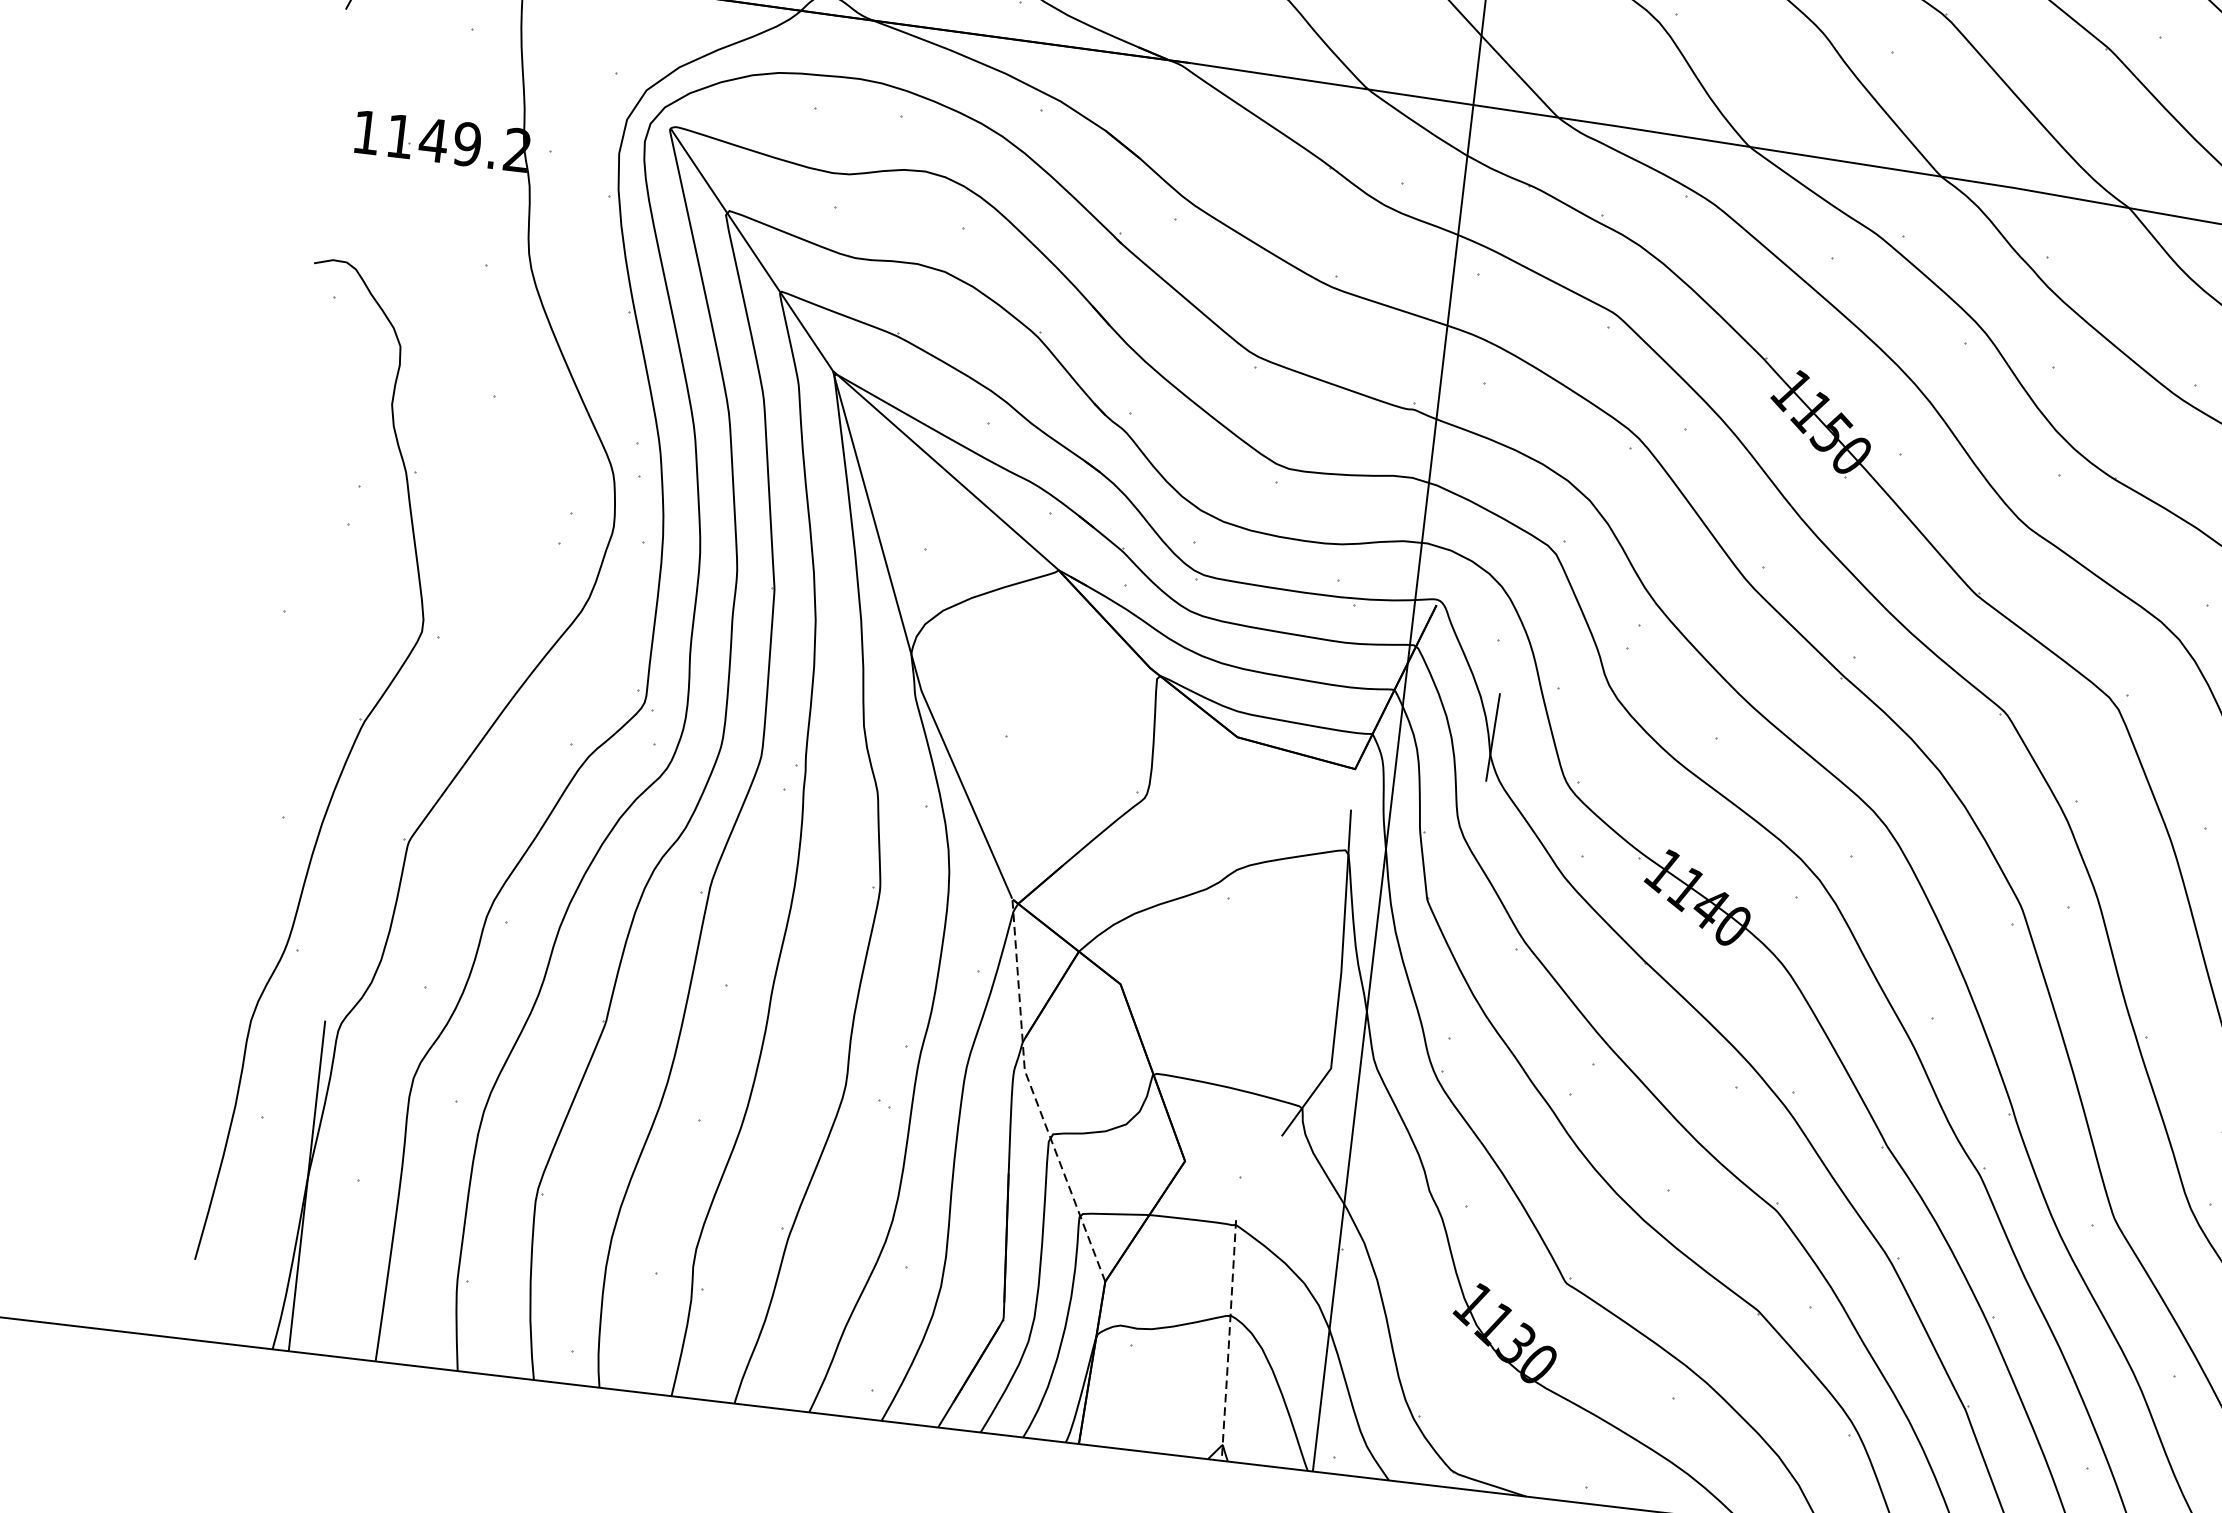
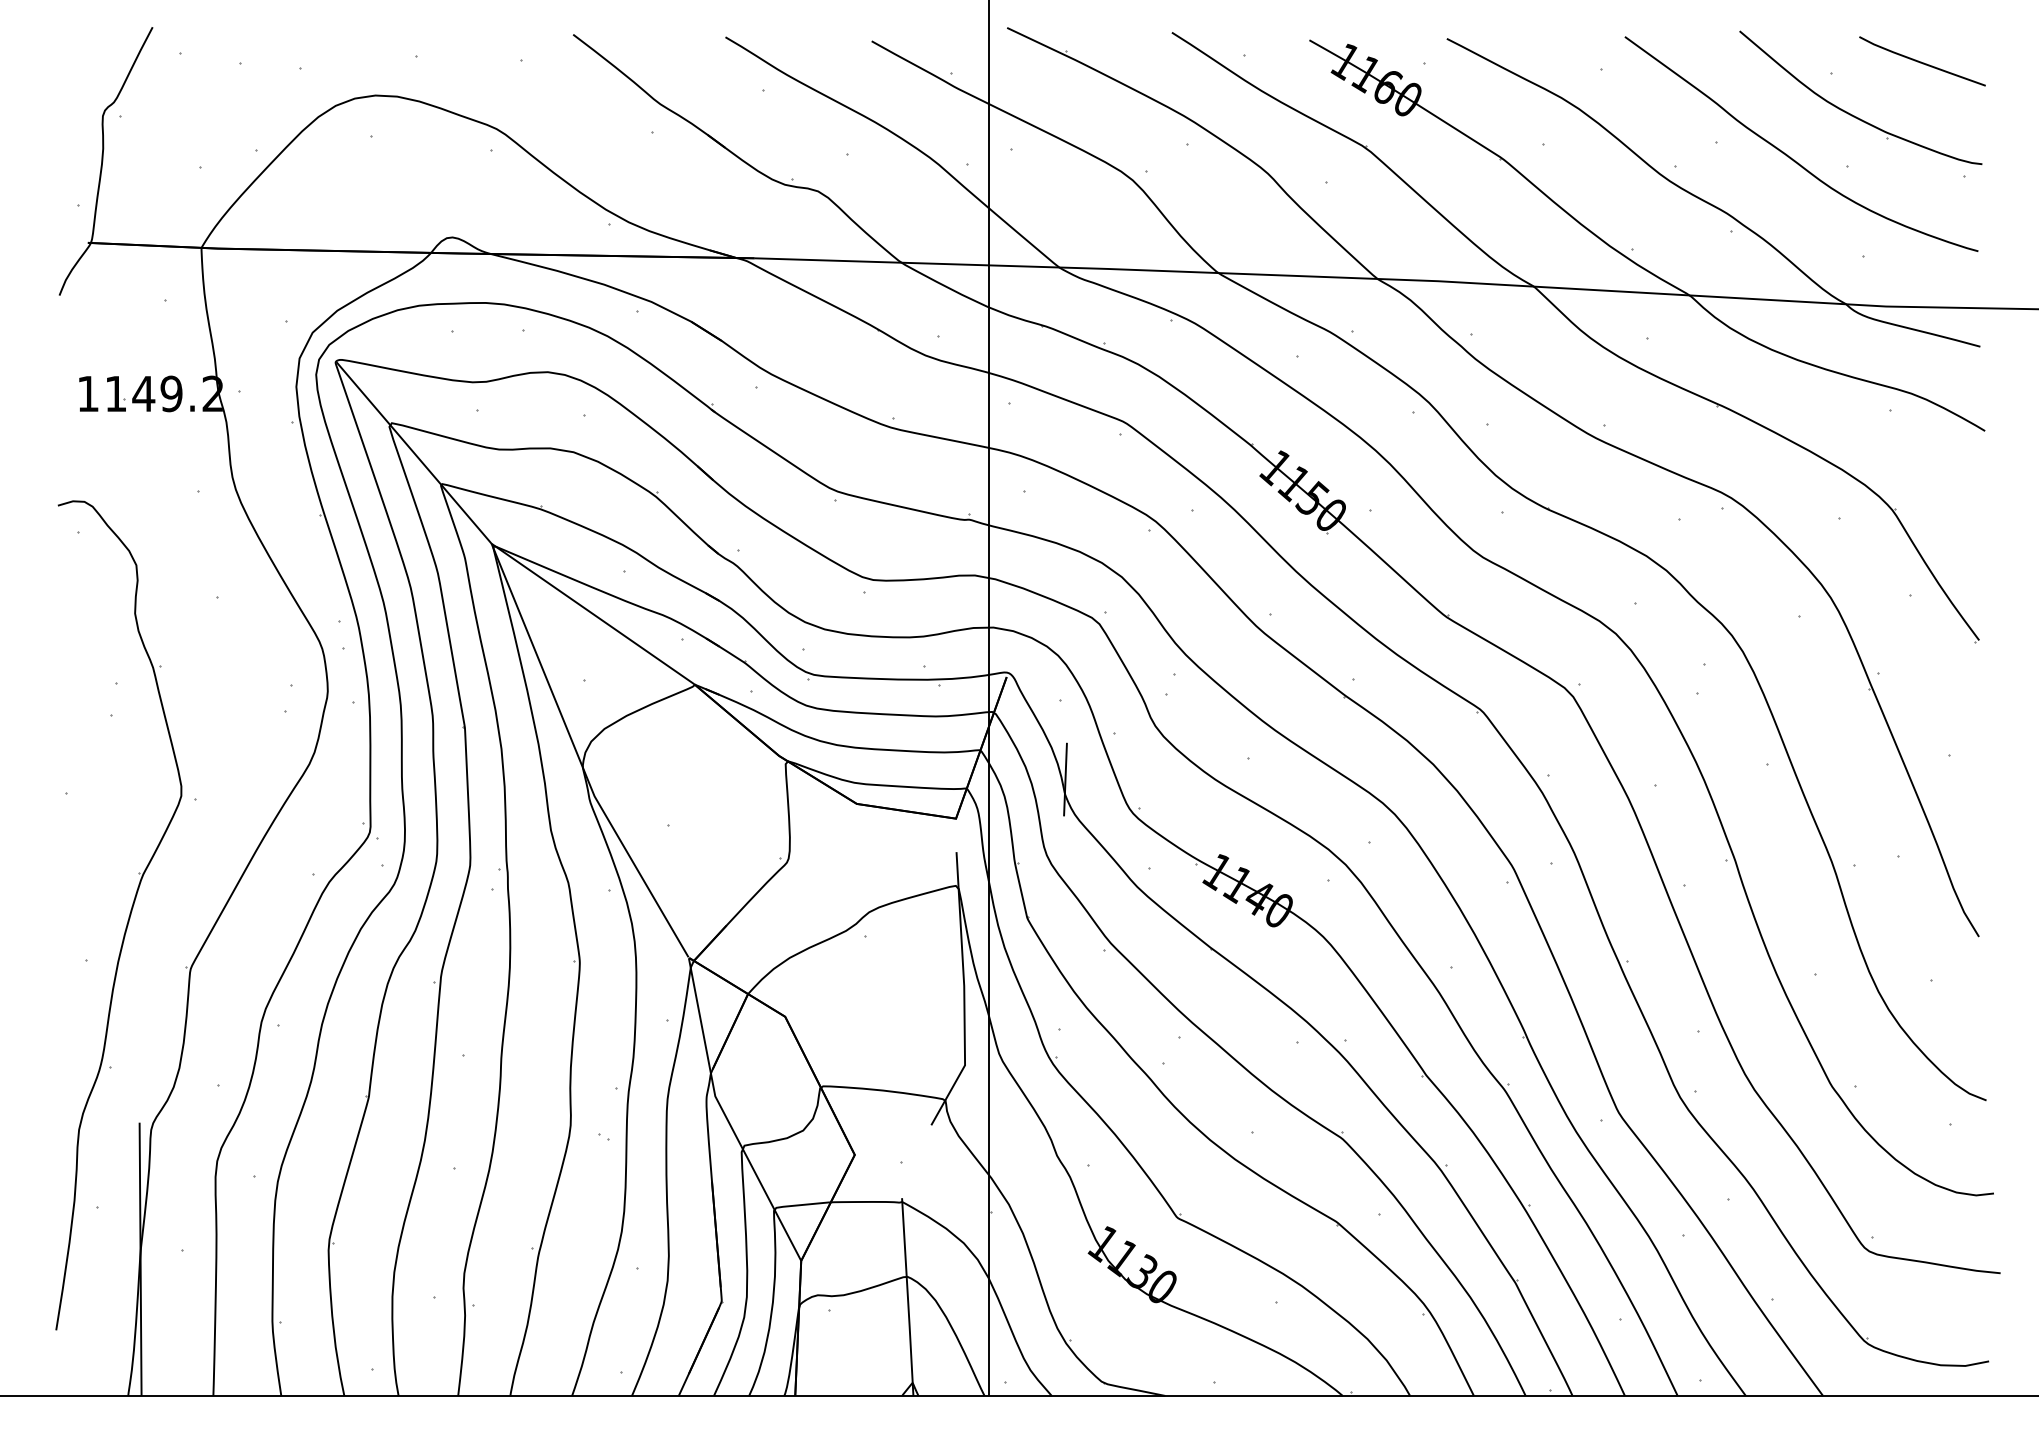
line: (1034, 1095) -> (725, 1115), dashed -> solid
line: (1228, 1342) -> (907, 1298), dashed -> solid

